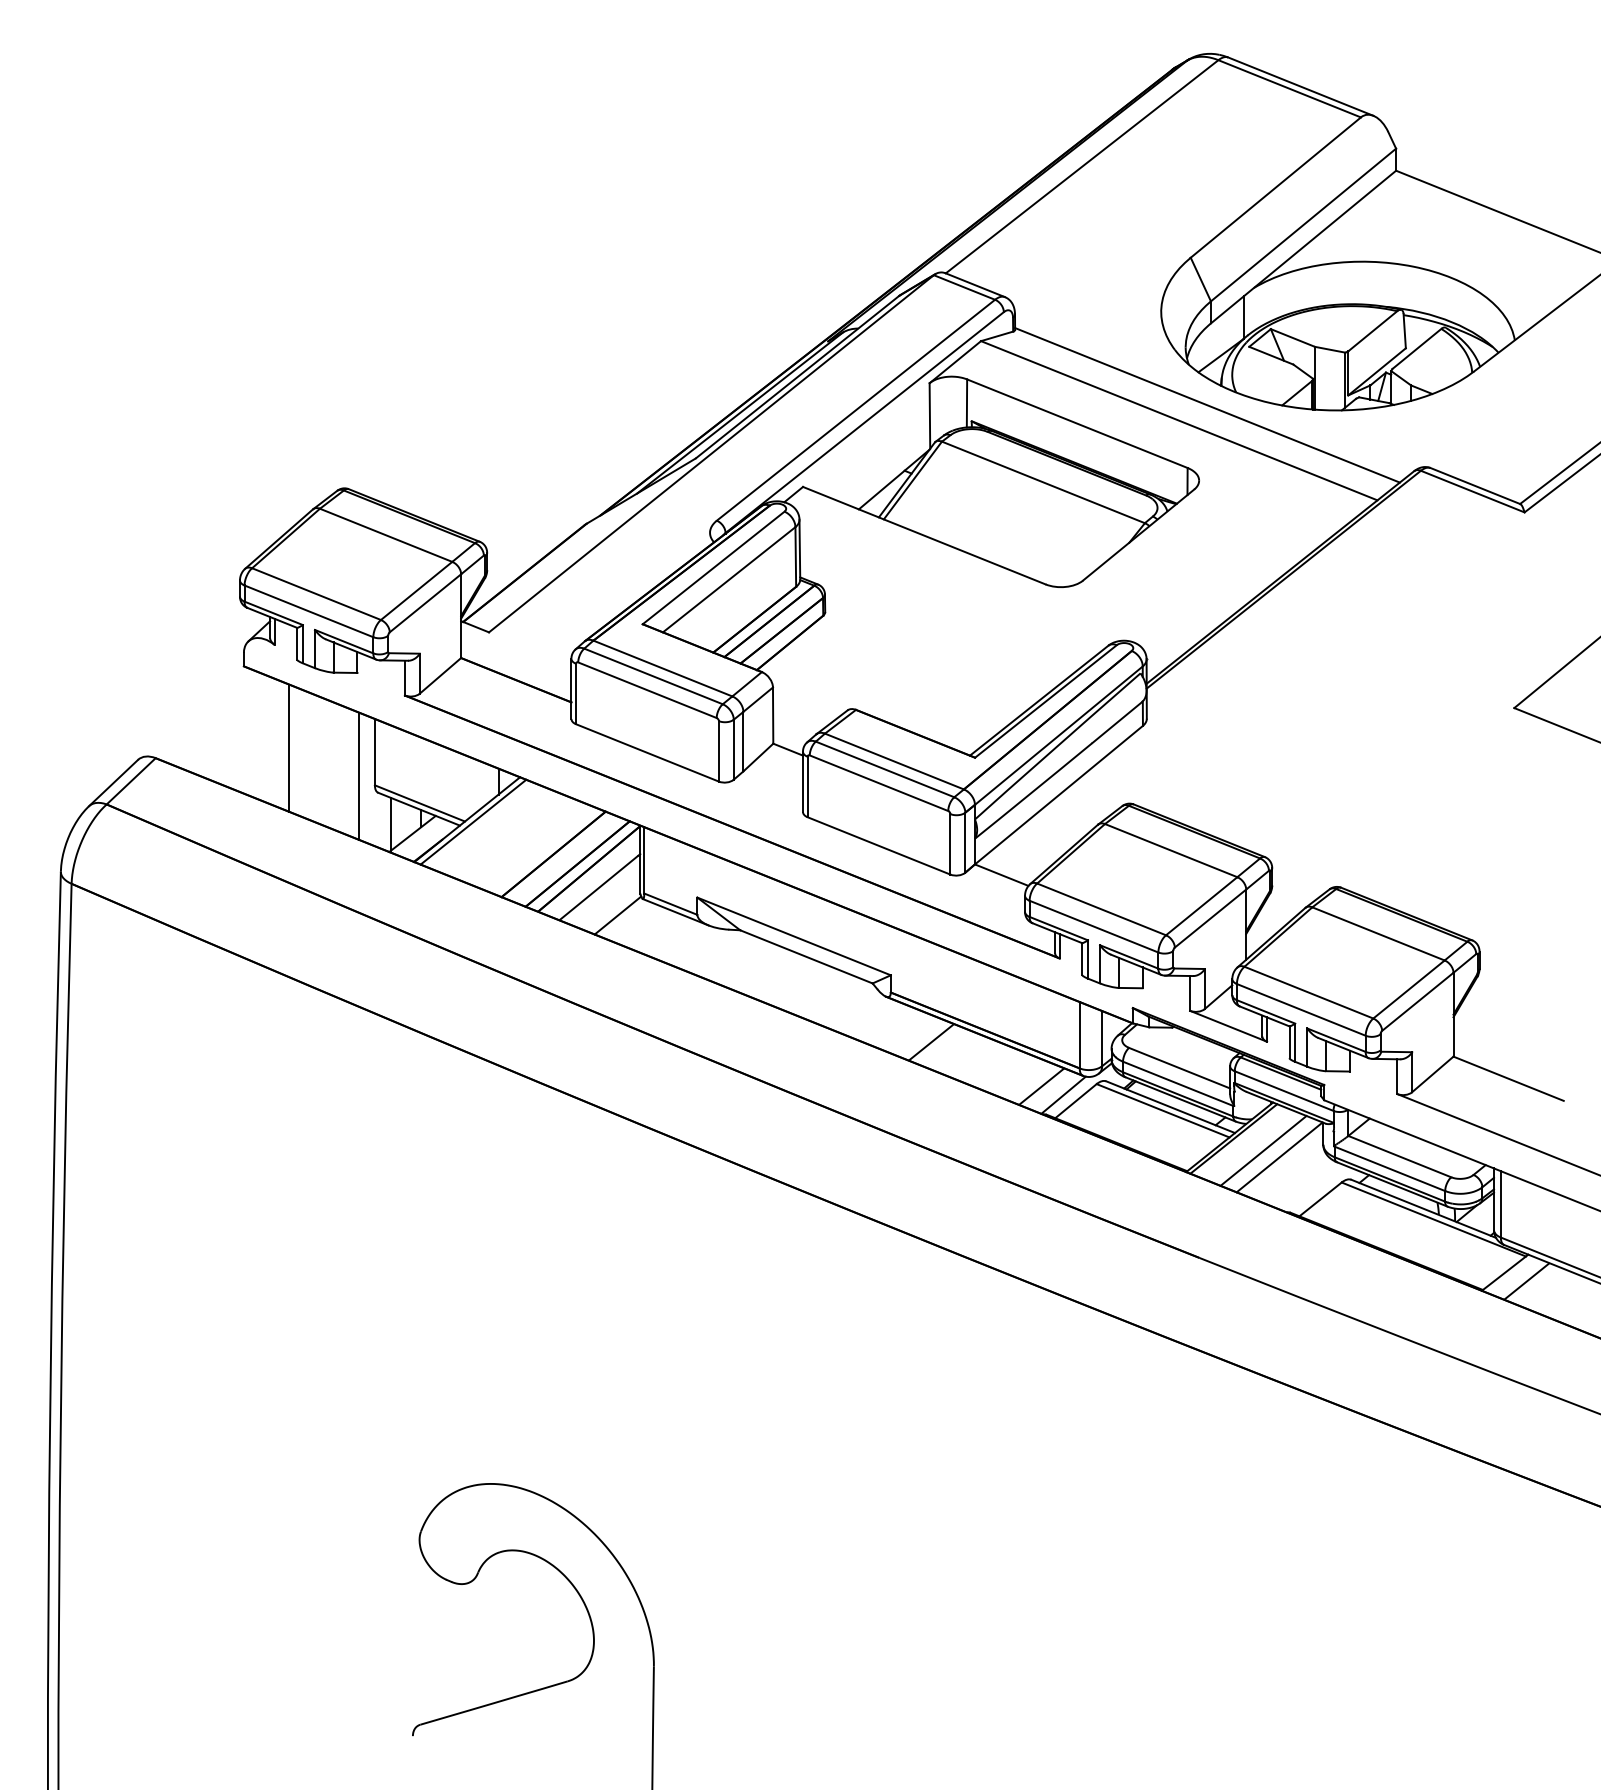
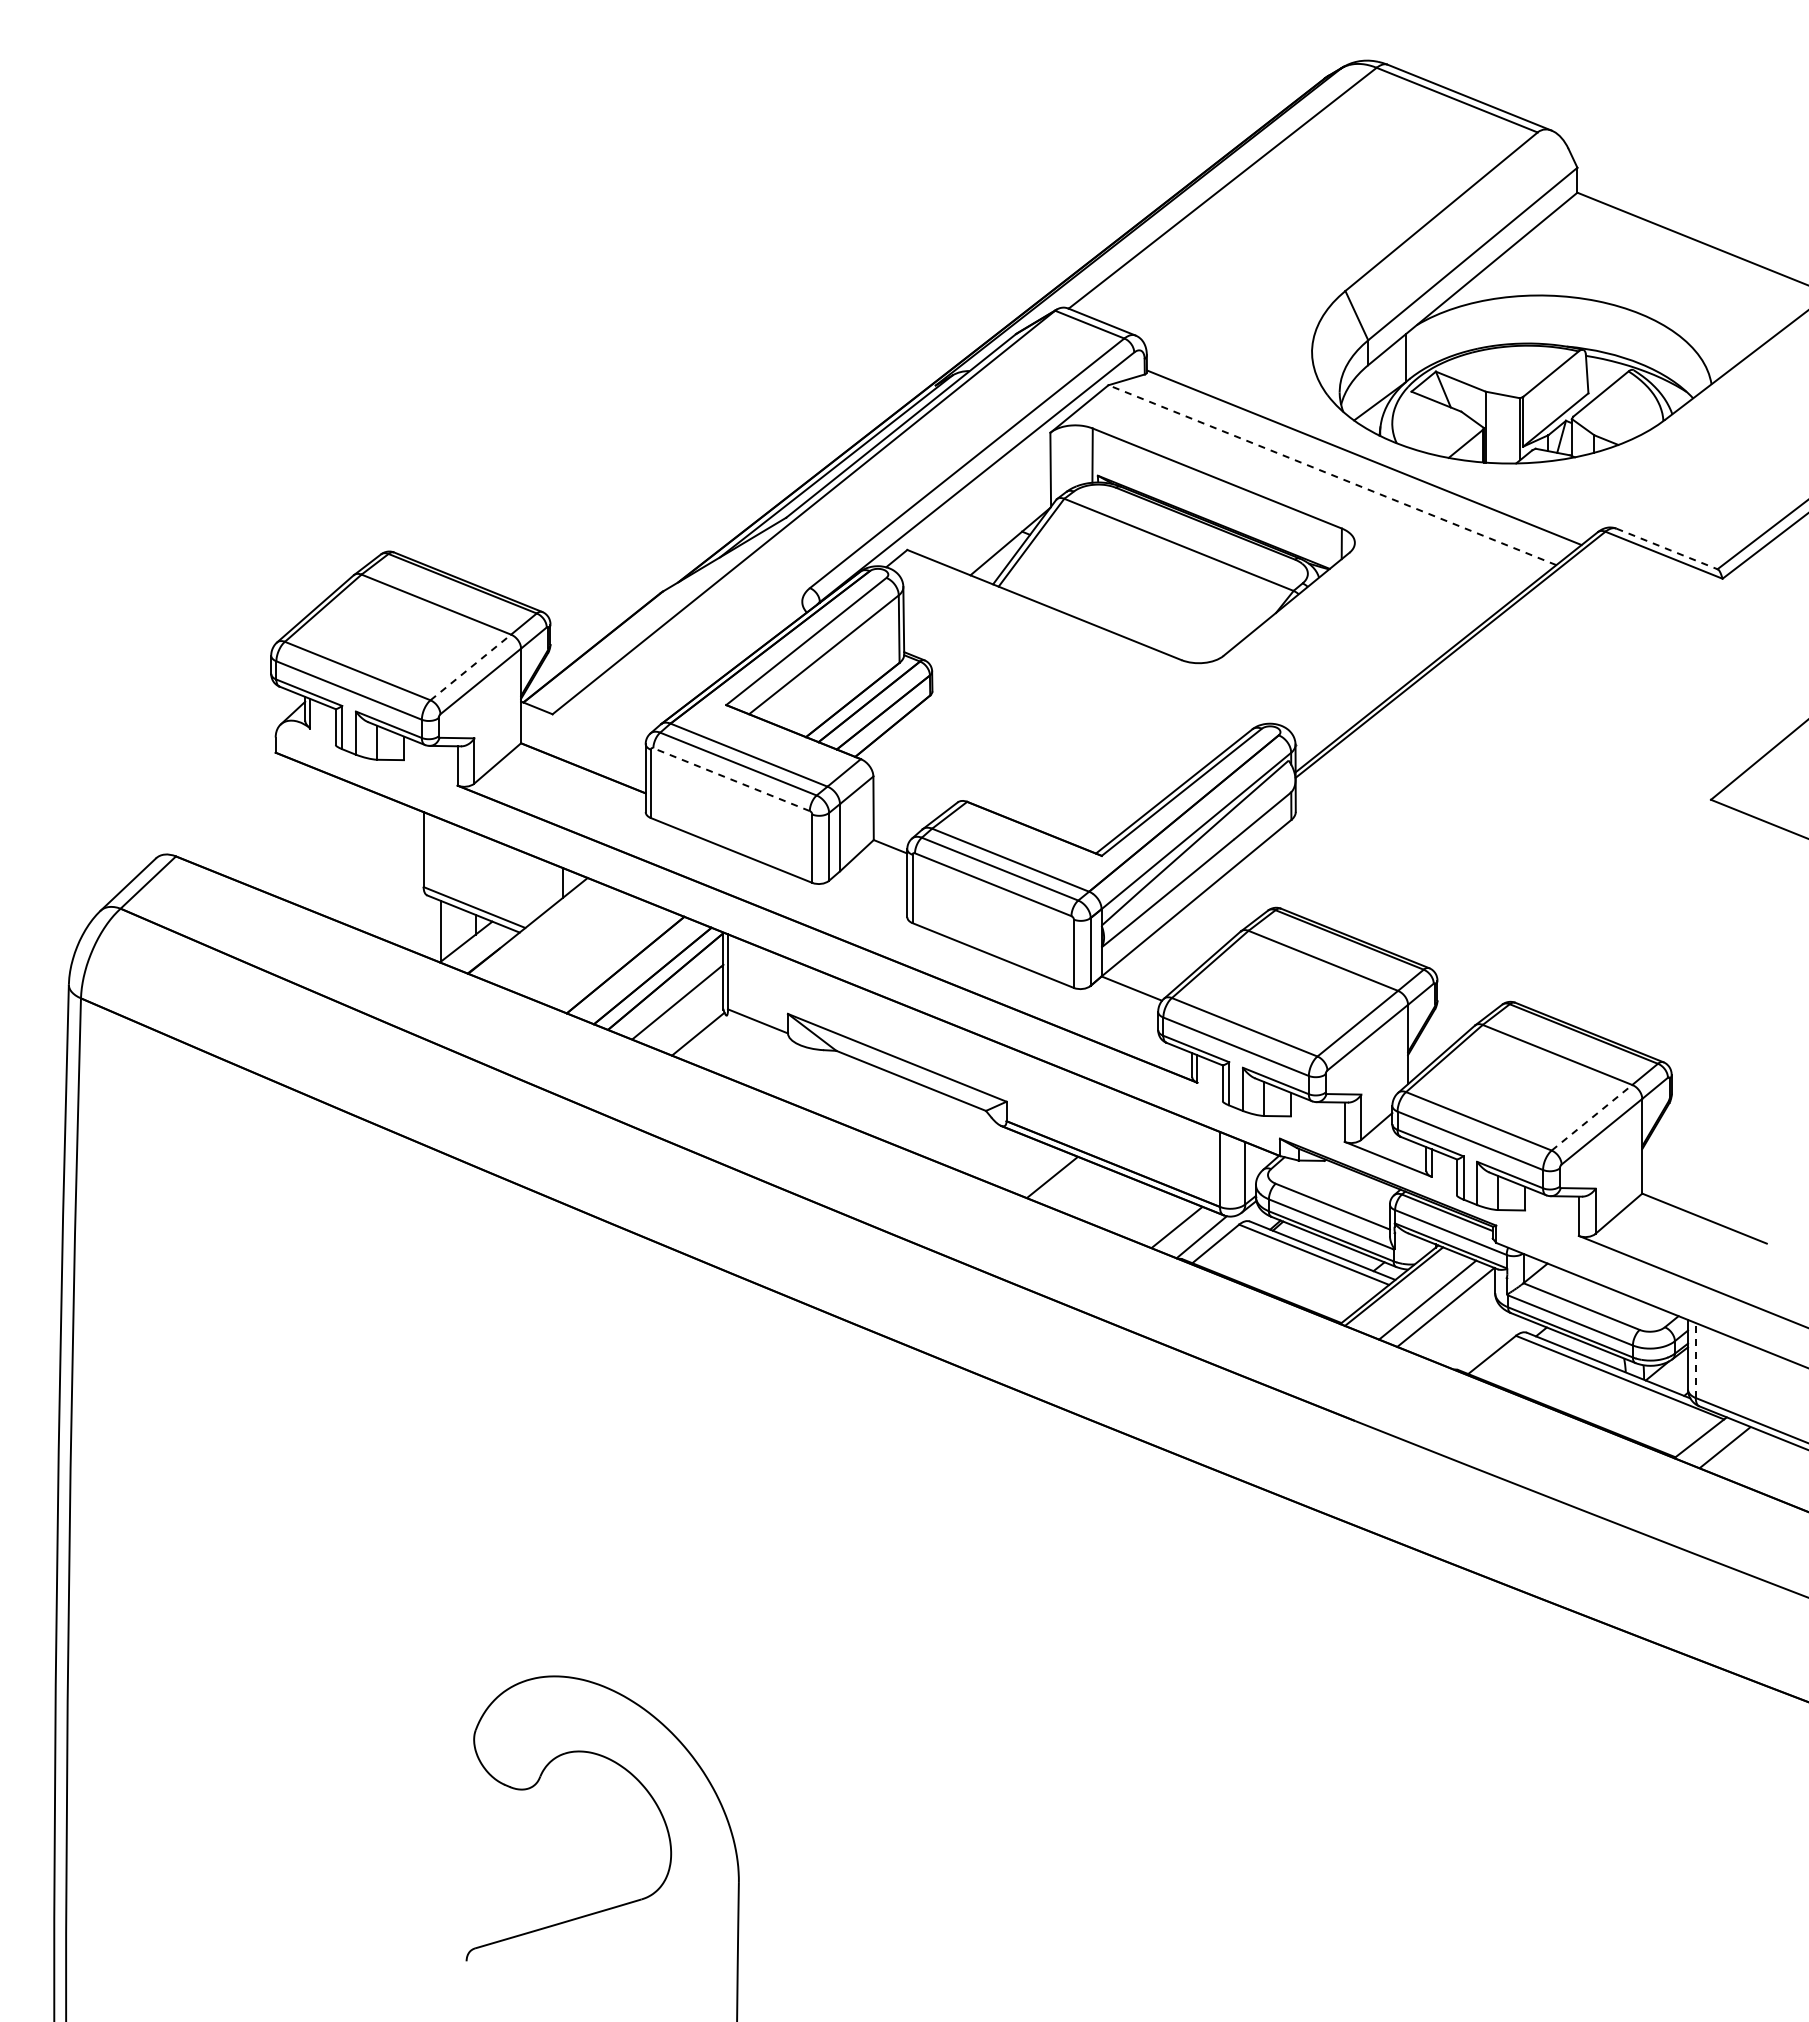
line: (1178, 421) -> (1331, 475), solid -> dashed
line: (1475, 486) -> (1667, 549), solid -> dashed
line: (416, 590) -> (470, 667), solid -> dashed
line: (647, 690) -> (731, 779), solid -> dashed
line: (288, 747) -> (326, 844), removed
line: (359, 775) -> (406, 876), removed
line: (473, 821) -> (534, 928), removed
line: (675, 912) -> (763, 1030), removed
line: (1409, 989) -> (1592, 1117), solid -> dashed
line: (1500, 1204) -> (1695, 1360), solid -> dashed

